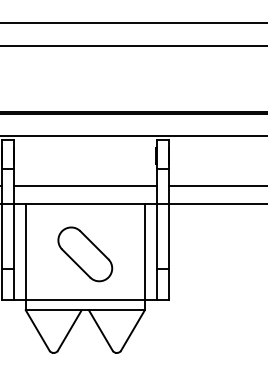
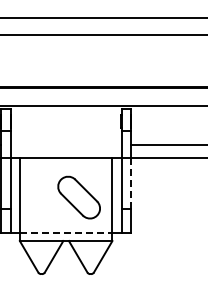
line: (84, 186) -> (65, 144), removed
line: (168, 234) -> (130, 182), solid -> dashed
part: (84, 254) -> (78, 197), moved
line: (85, 300) -> (66, 233), solid -> dashed

